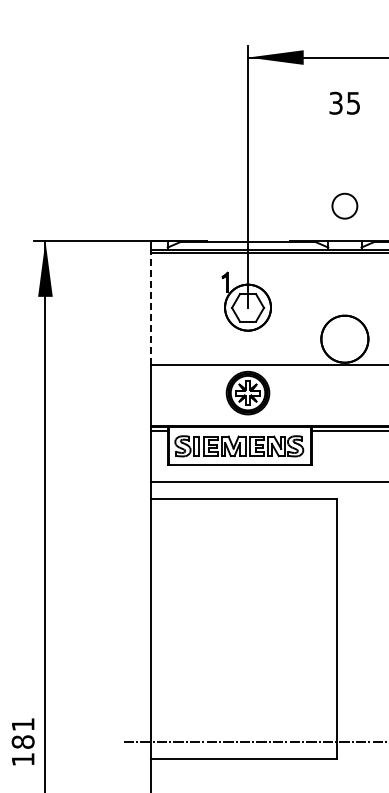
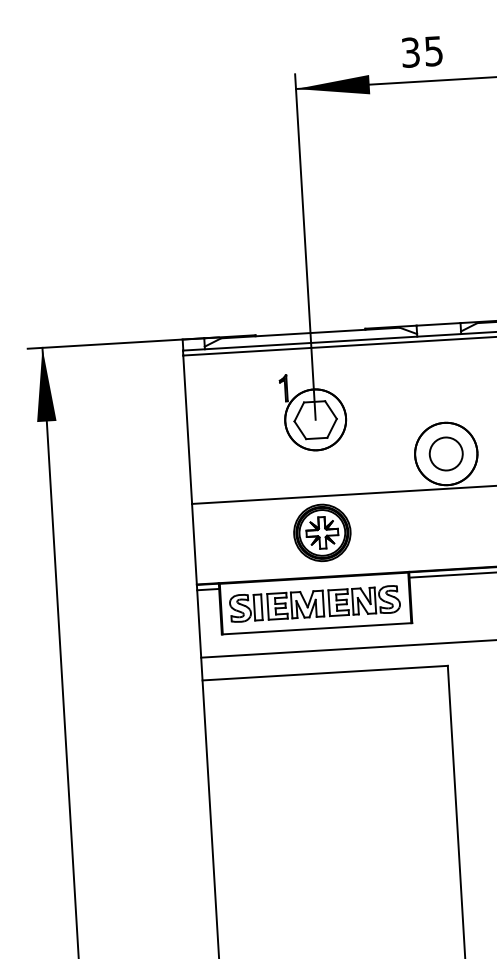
text: (344, 102) -> (421, 50), moved
circle: (344, 205) -> (445, 453), moved
line: (151, 308) -> (188, 428), dashed -> solid

